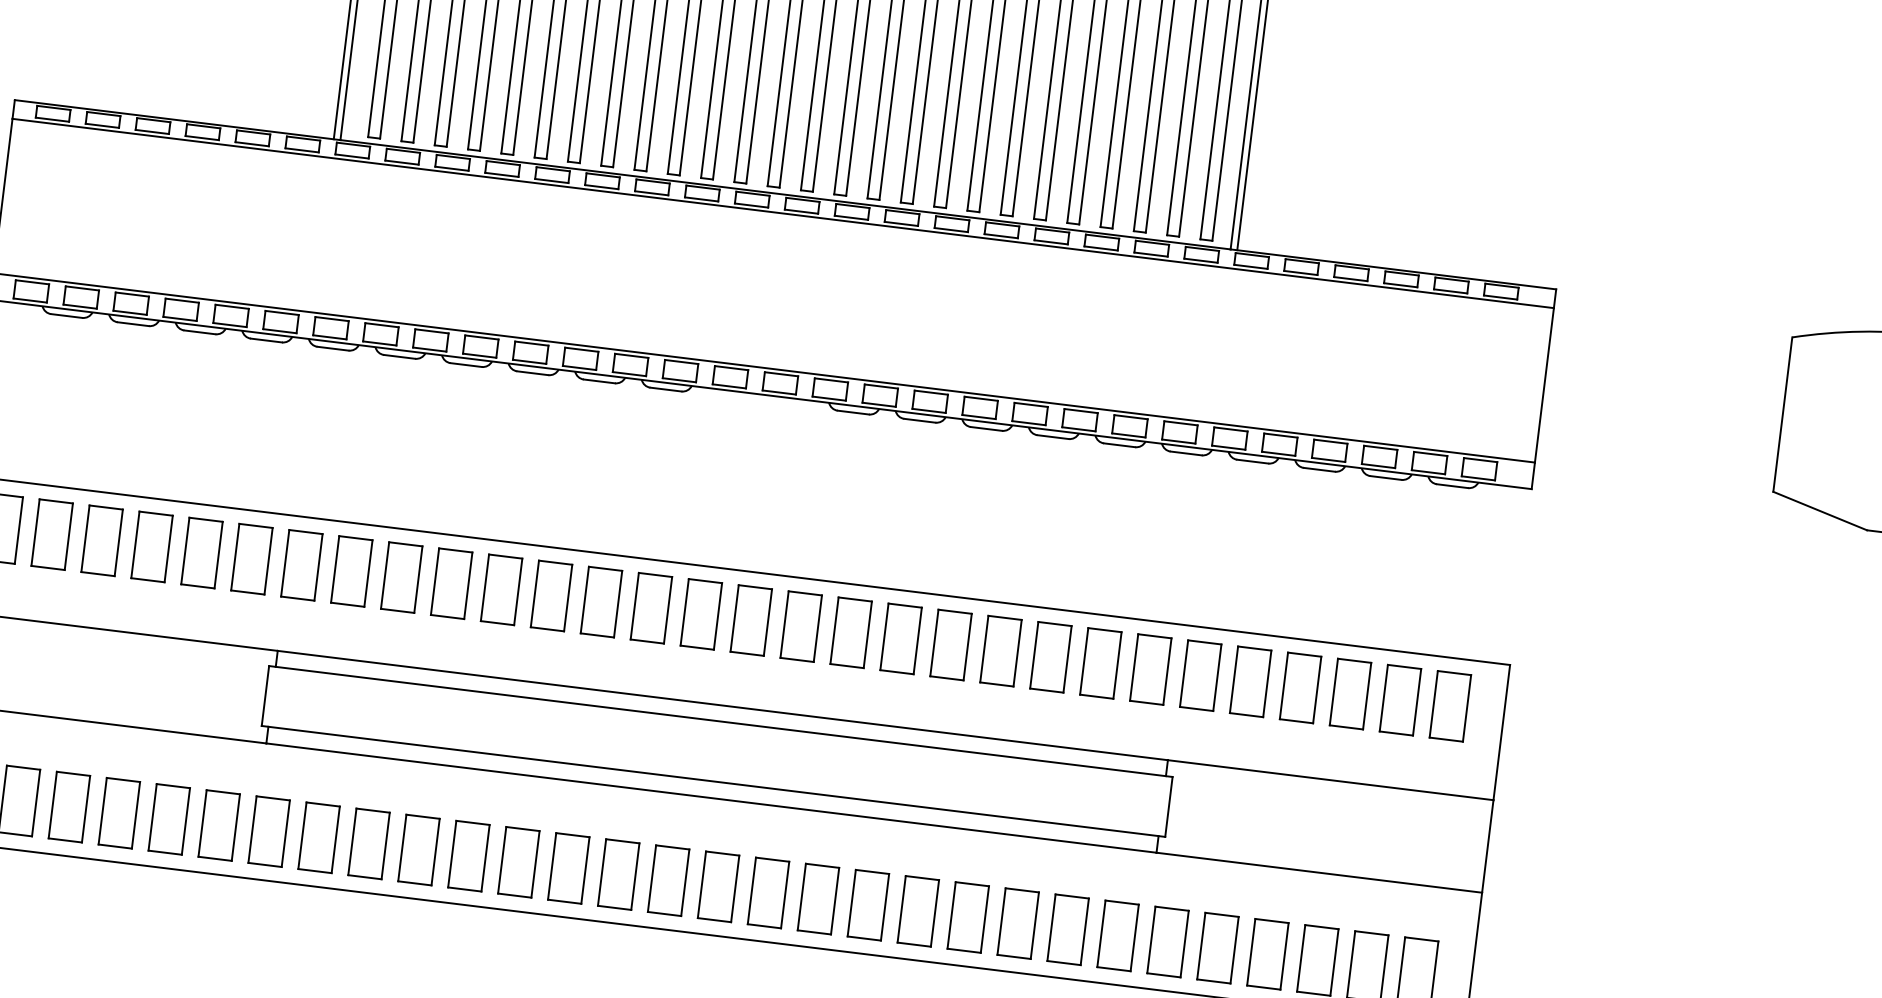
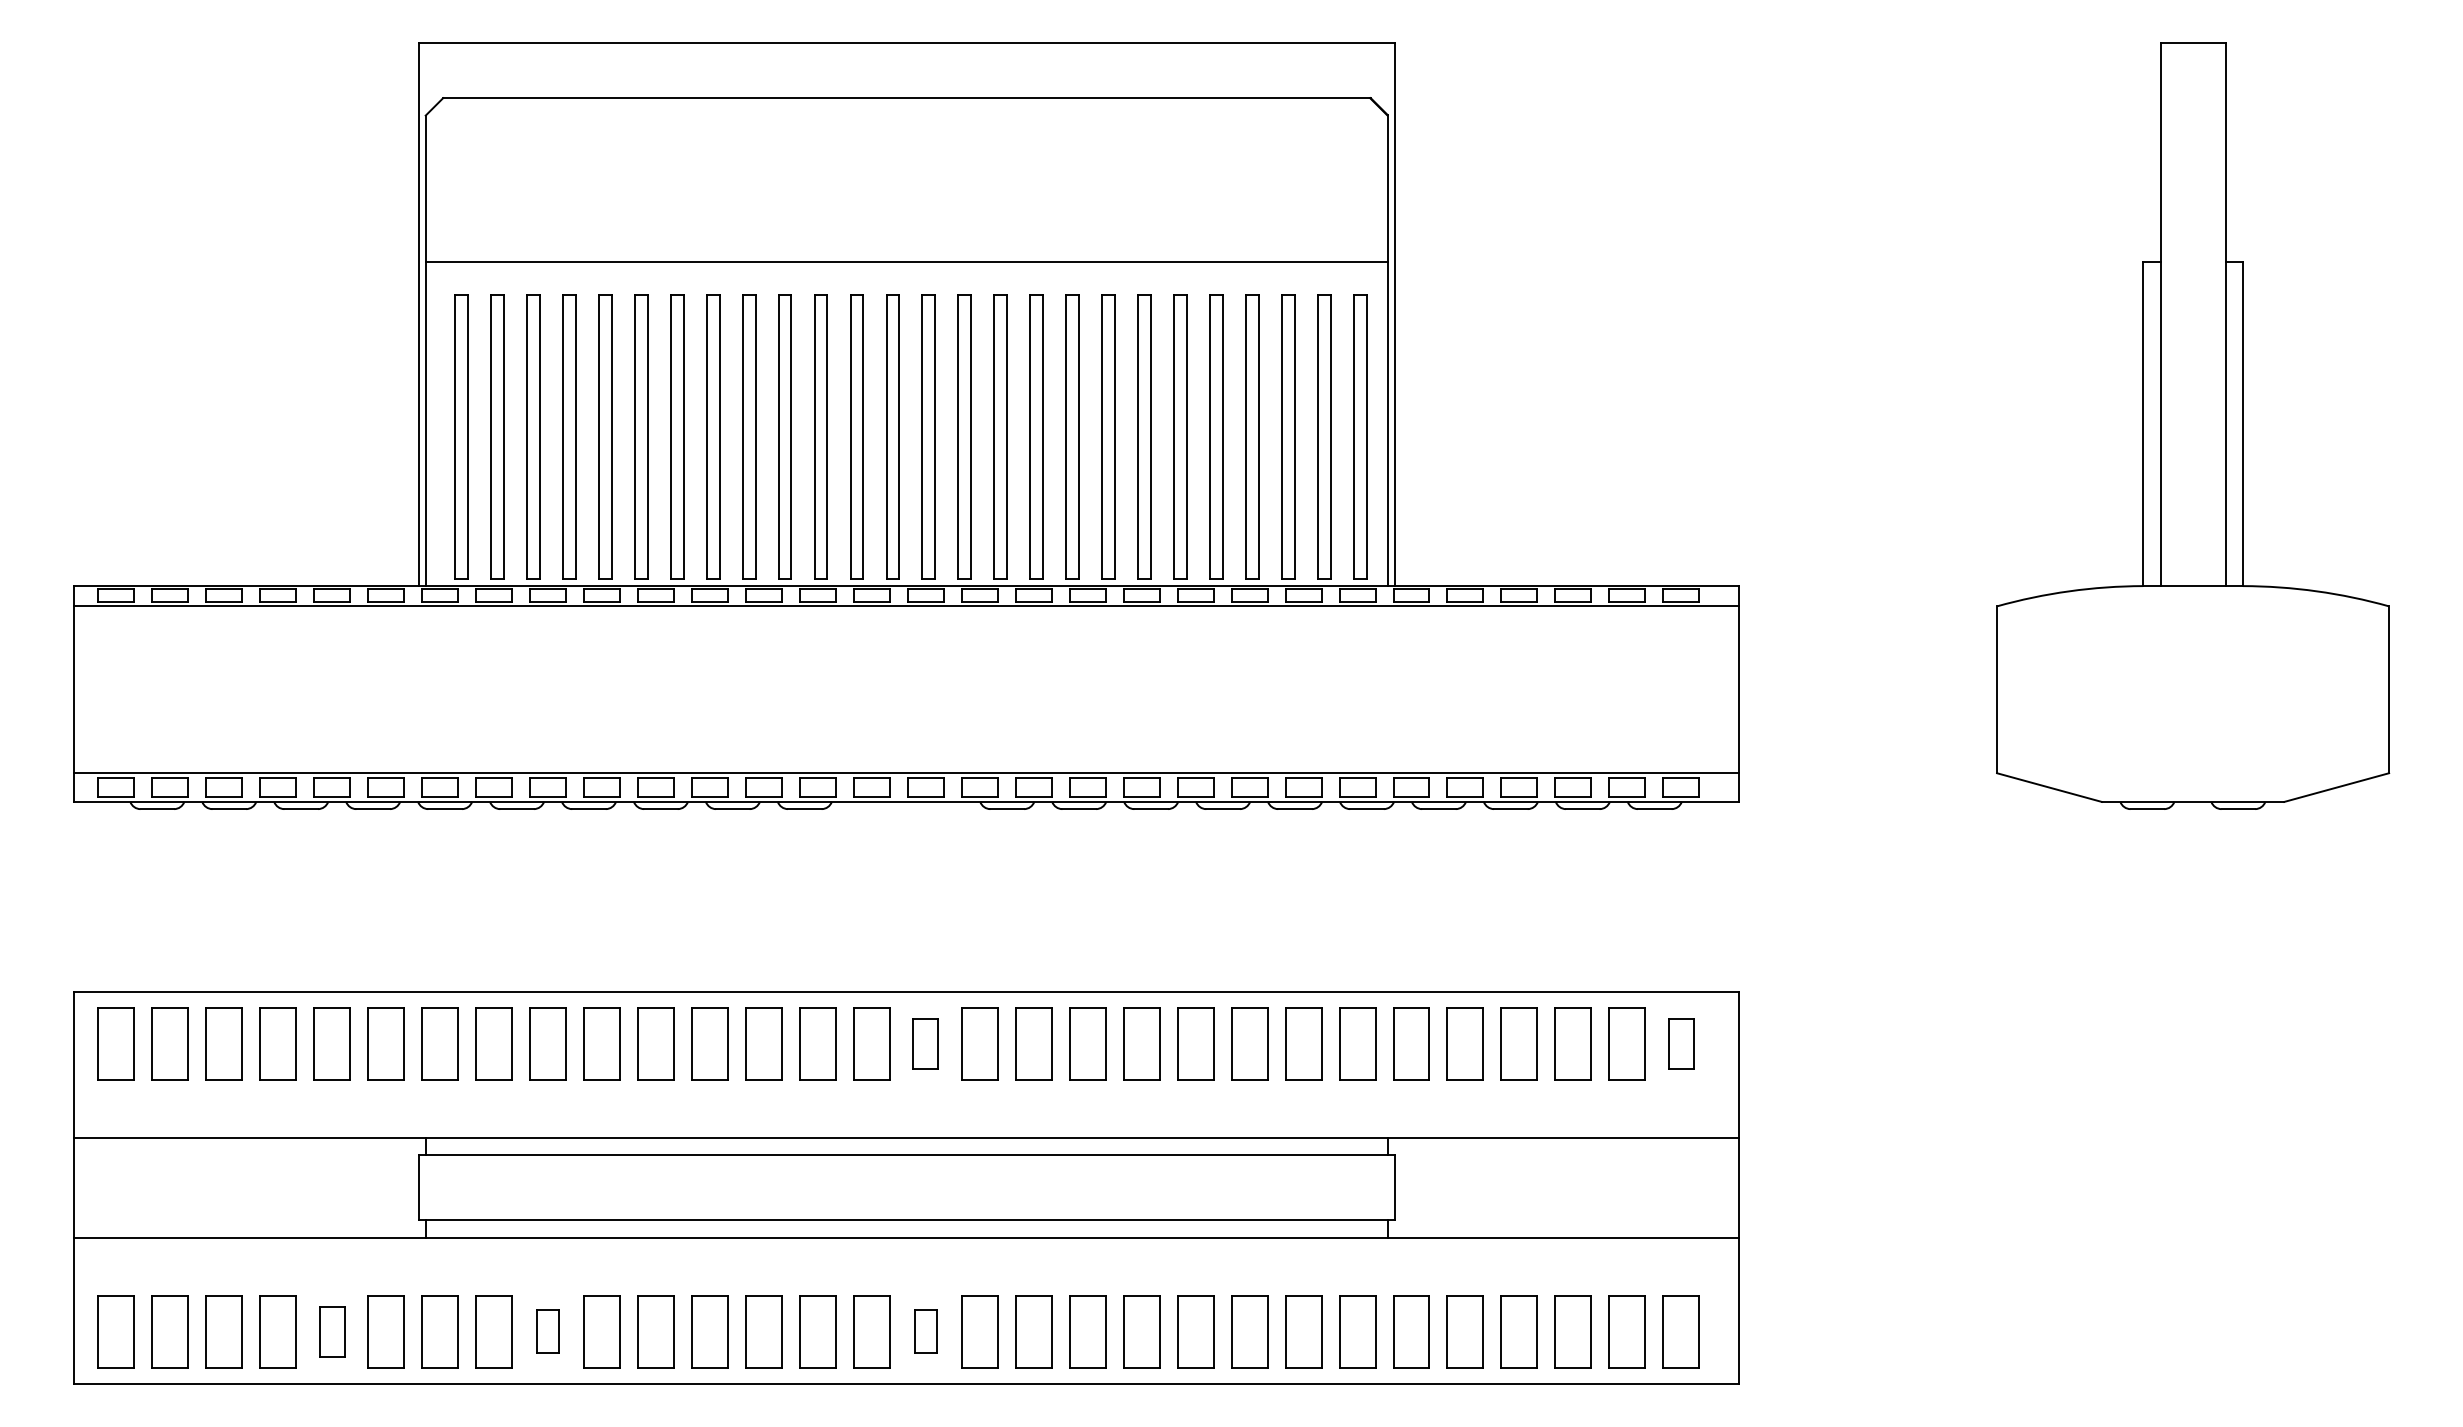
part: (751, 620) -> (925, 1043), size x0.7
part: (1449, 705) -> (1680, 1043), size x0.7
part: (168, 819) -> (331, 1331), size x0.7
part: (368, 843) -> (547, 1331), size x0.6
part: (718, 886) -> (925, 1331), size x0.6

